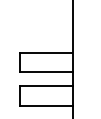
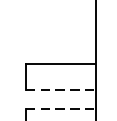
line: (46, 72) -> (61, 90), solid -> dashed
line: (46, 86) -> (61, 109), solid -> dashed

